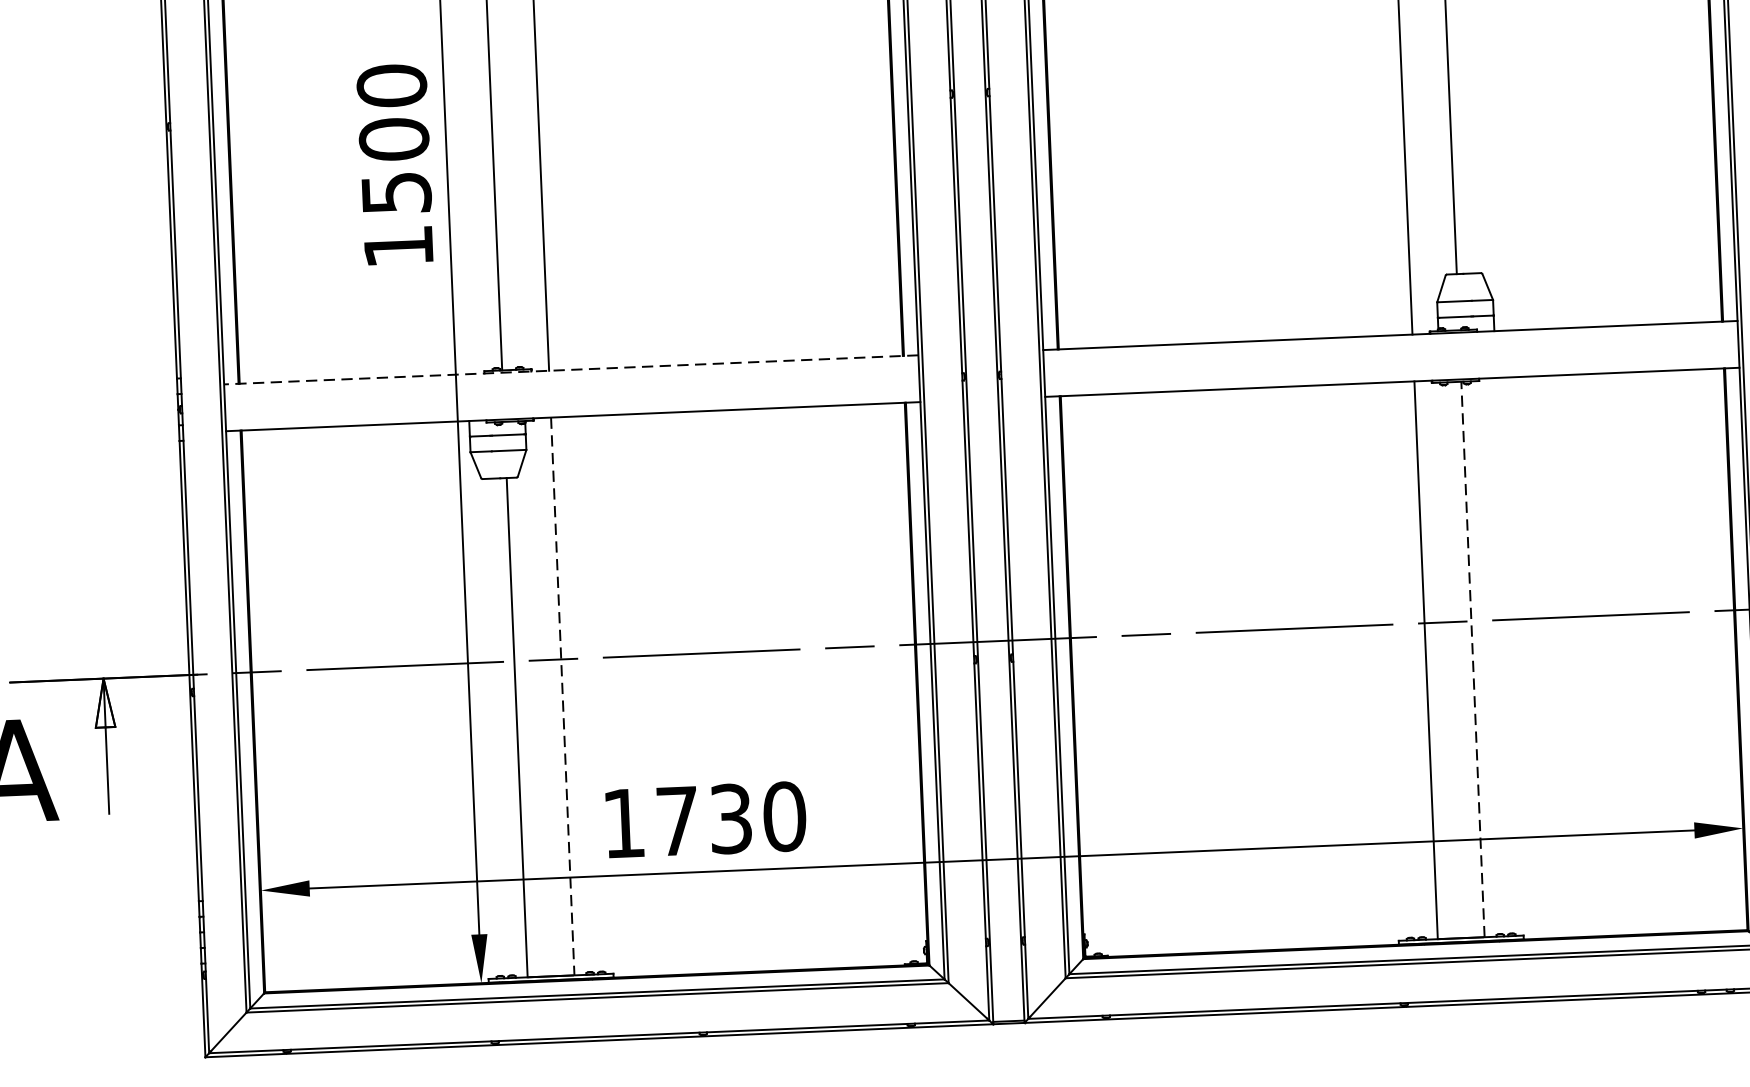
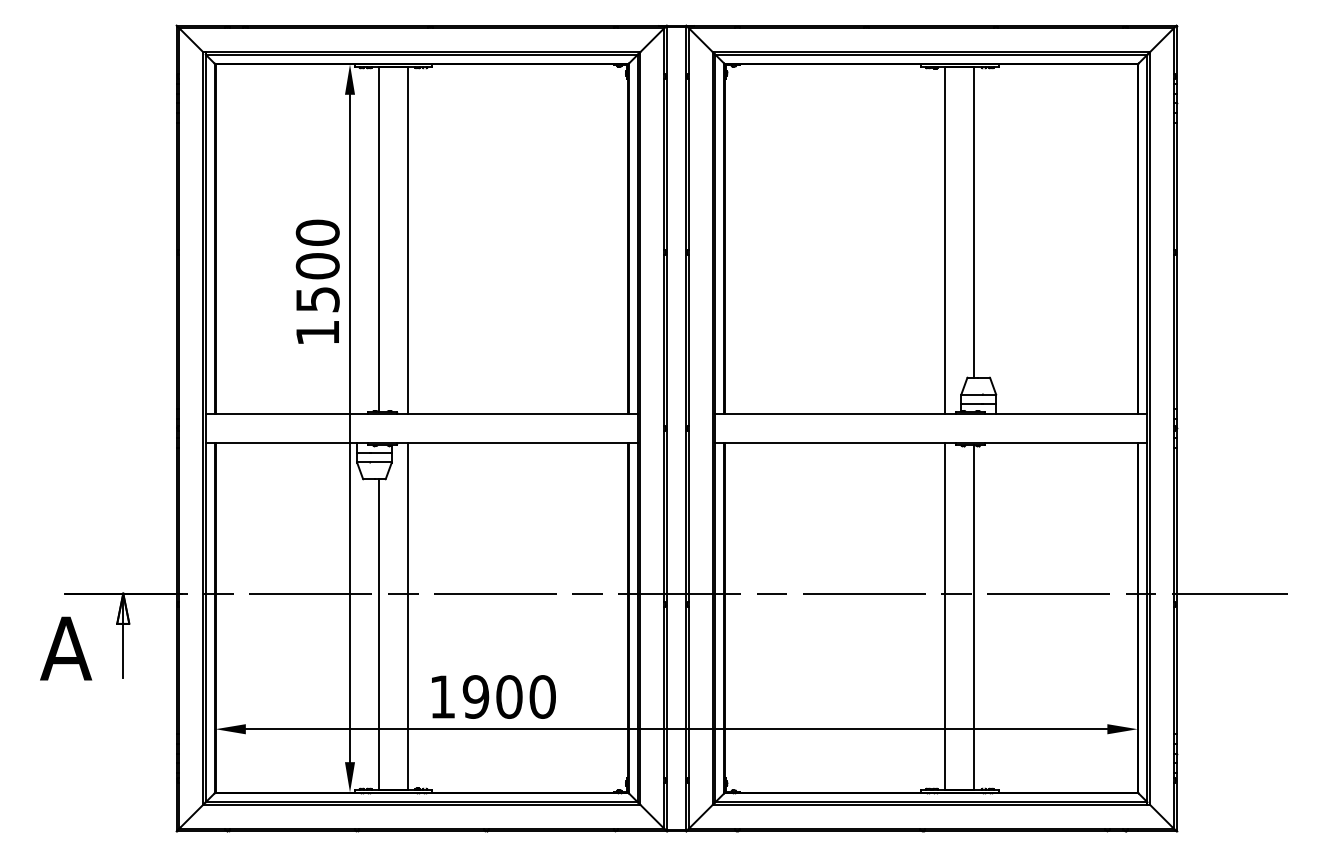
line: (570, 369) -> (421, 413), dashed -> solid
line: (1473, 659) -> (974, 617), dashed -> solid
line: (563, 696) -> (408, 616), dashed -> solid
text: (703, 819) -> (492, 696), 1730 -> 1900

